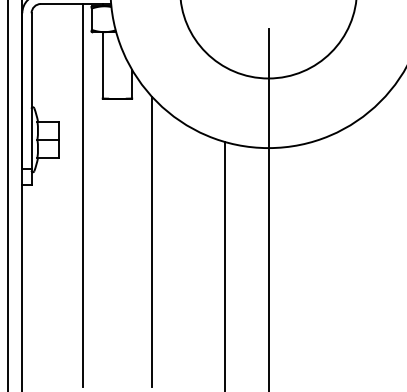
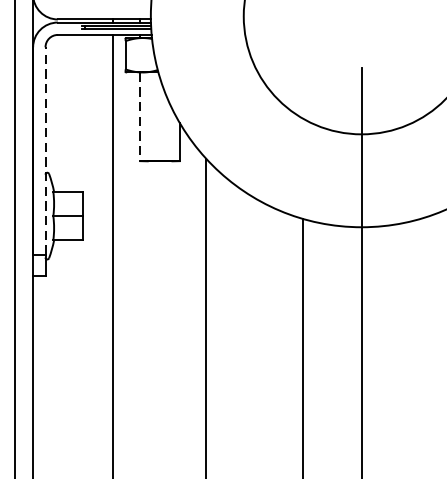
line: (102, 65) -> (140, 117), solid -> dashed
line: (31, 91) -> (45, 151), solid -> dashed

